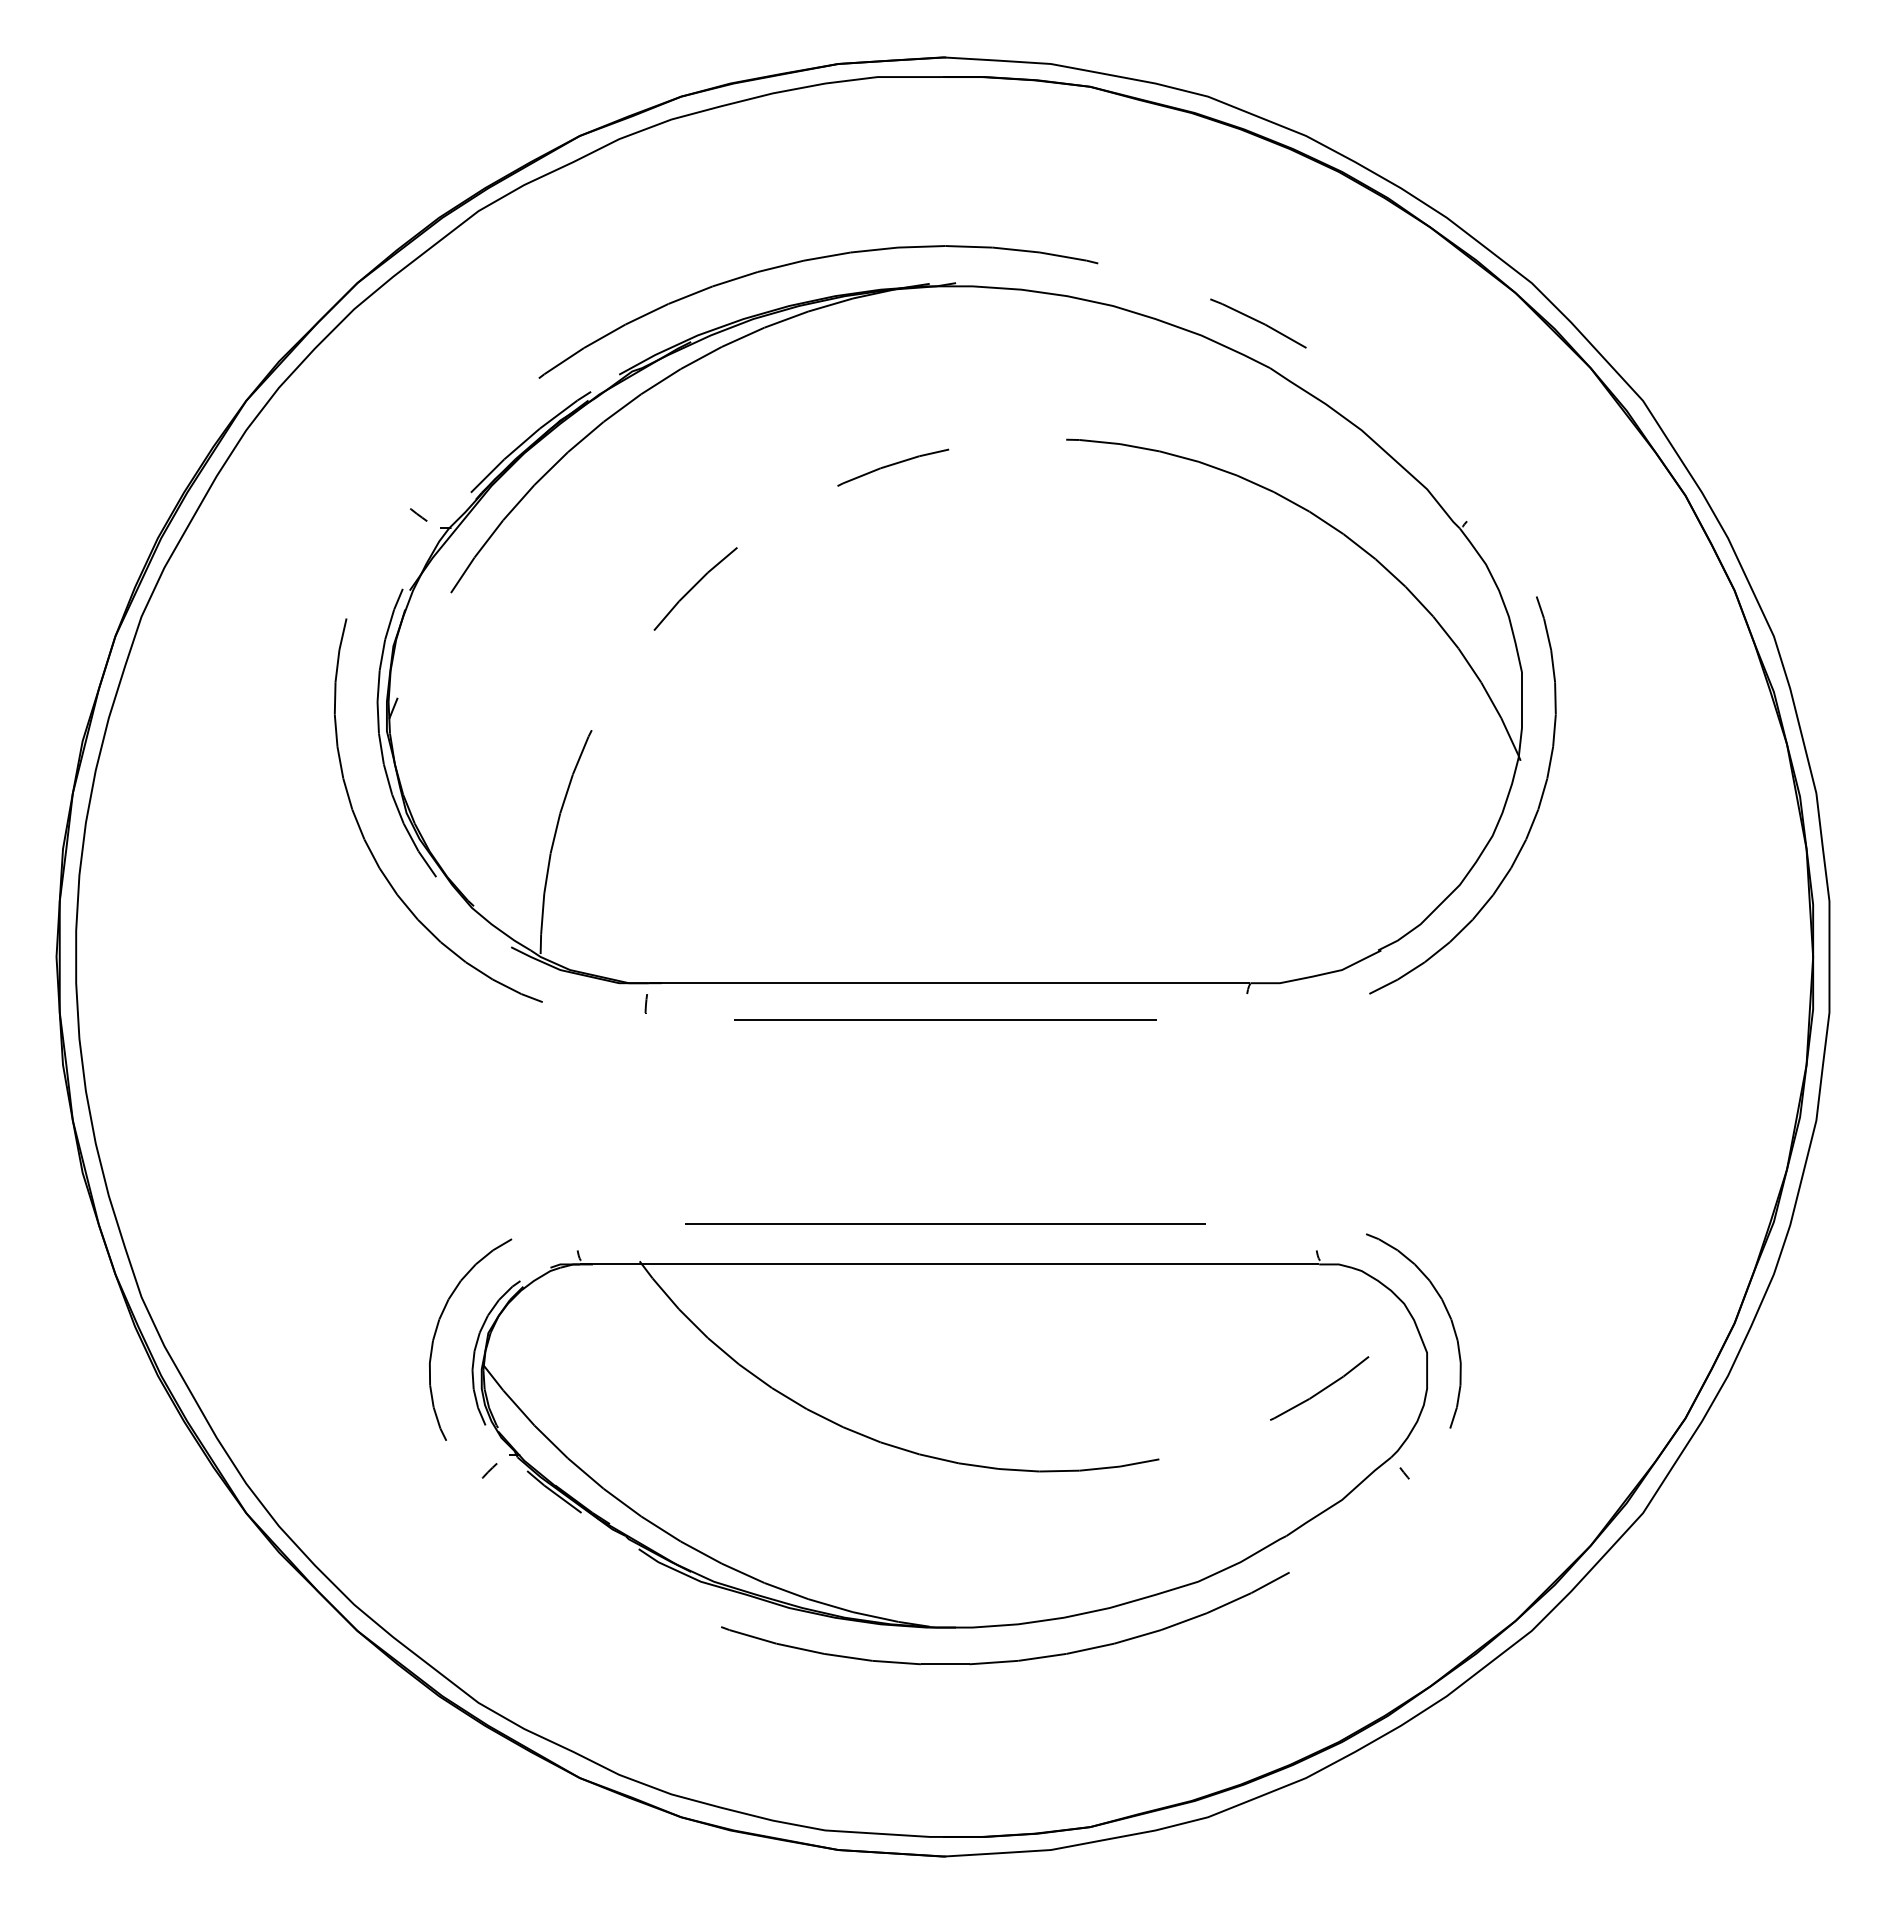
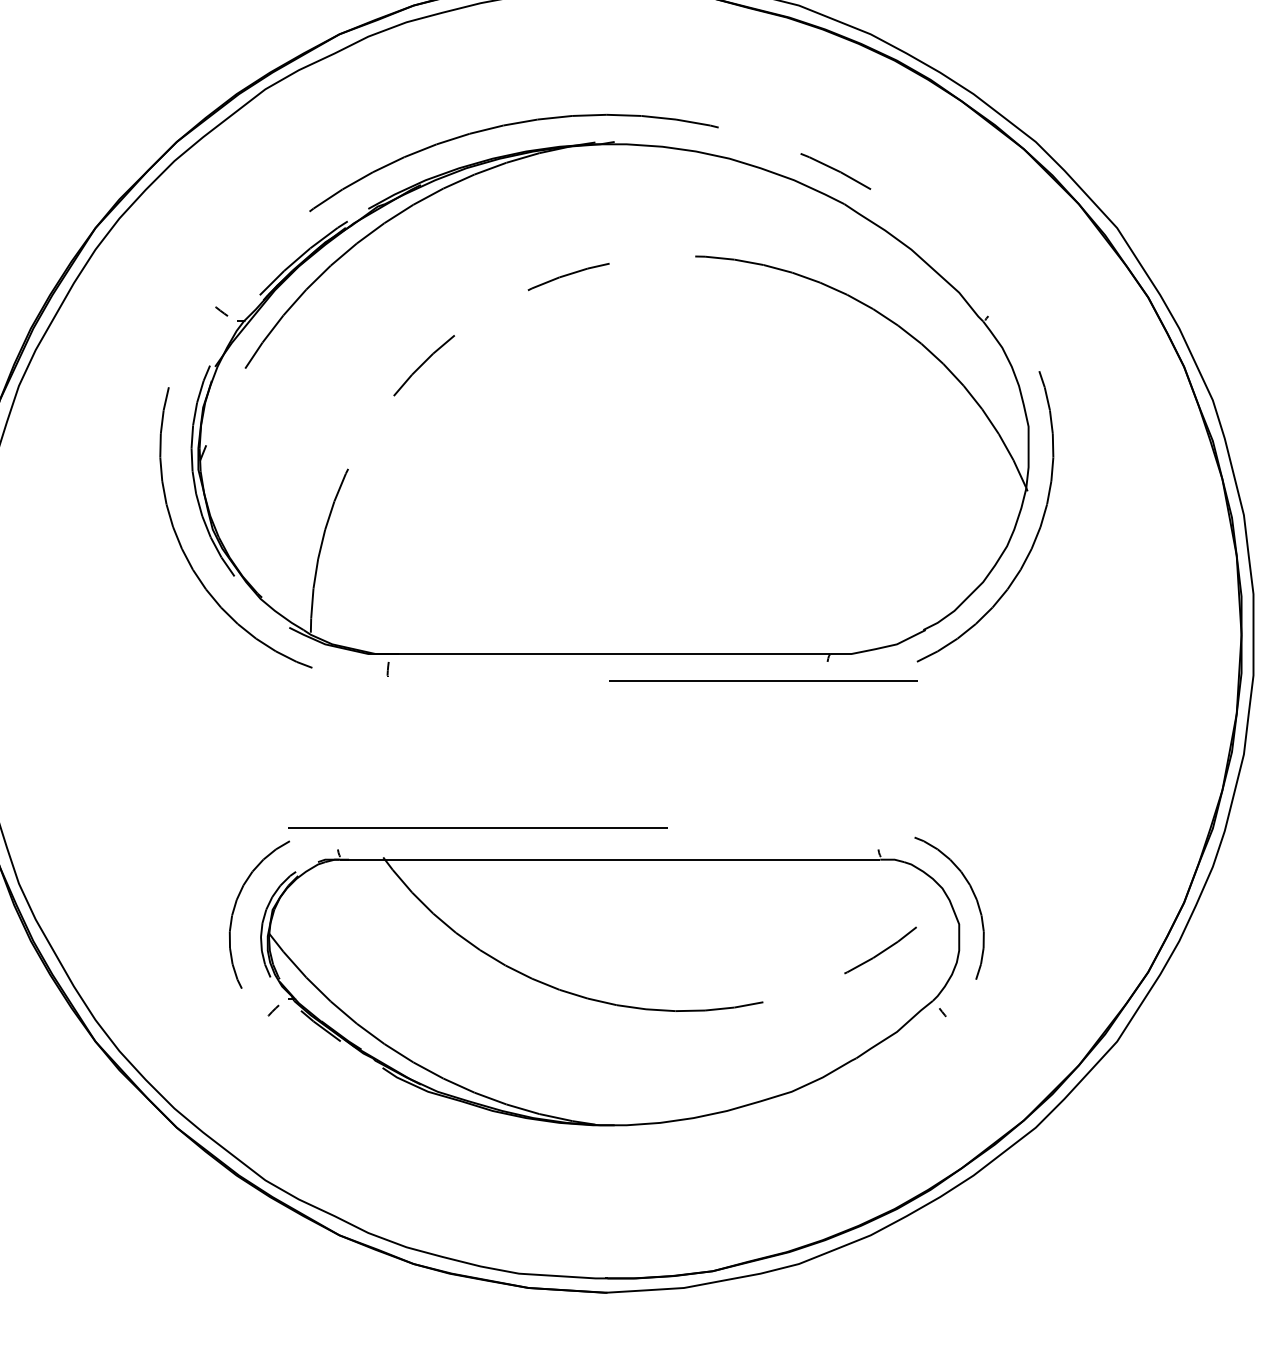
line: (945, 1019) -> (763, 680), moved
line: (945, 1223) -> (478, 827), moved
curve: (1005, 1660) -> (650, 1149), removed

